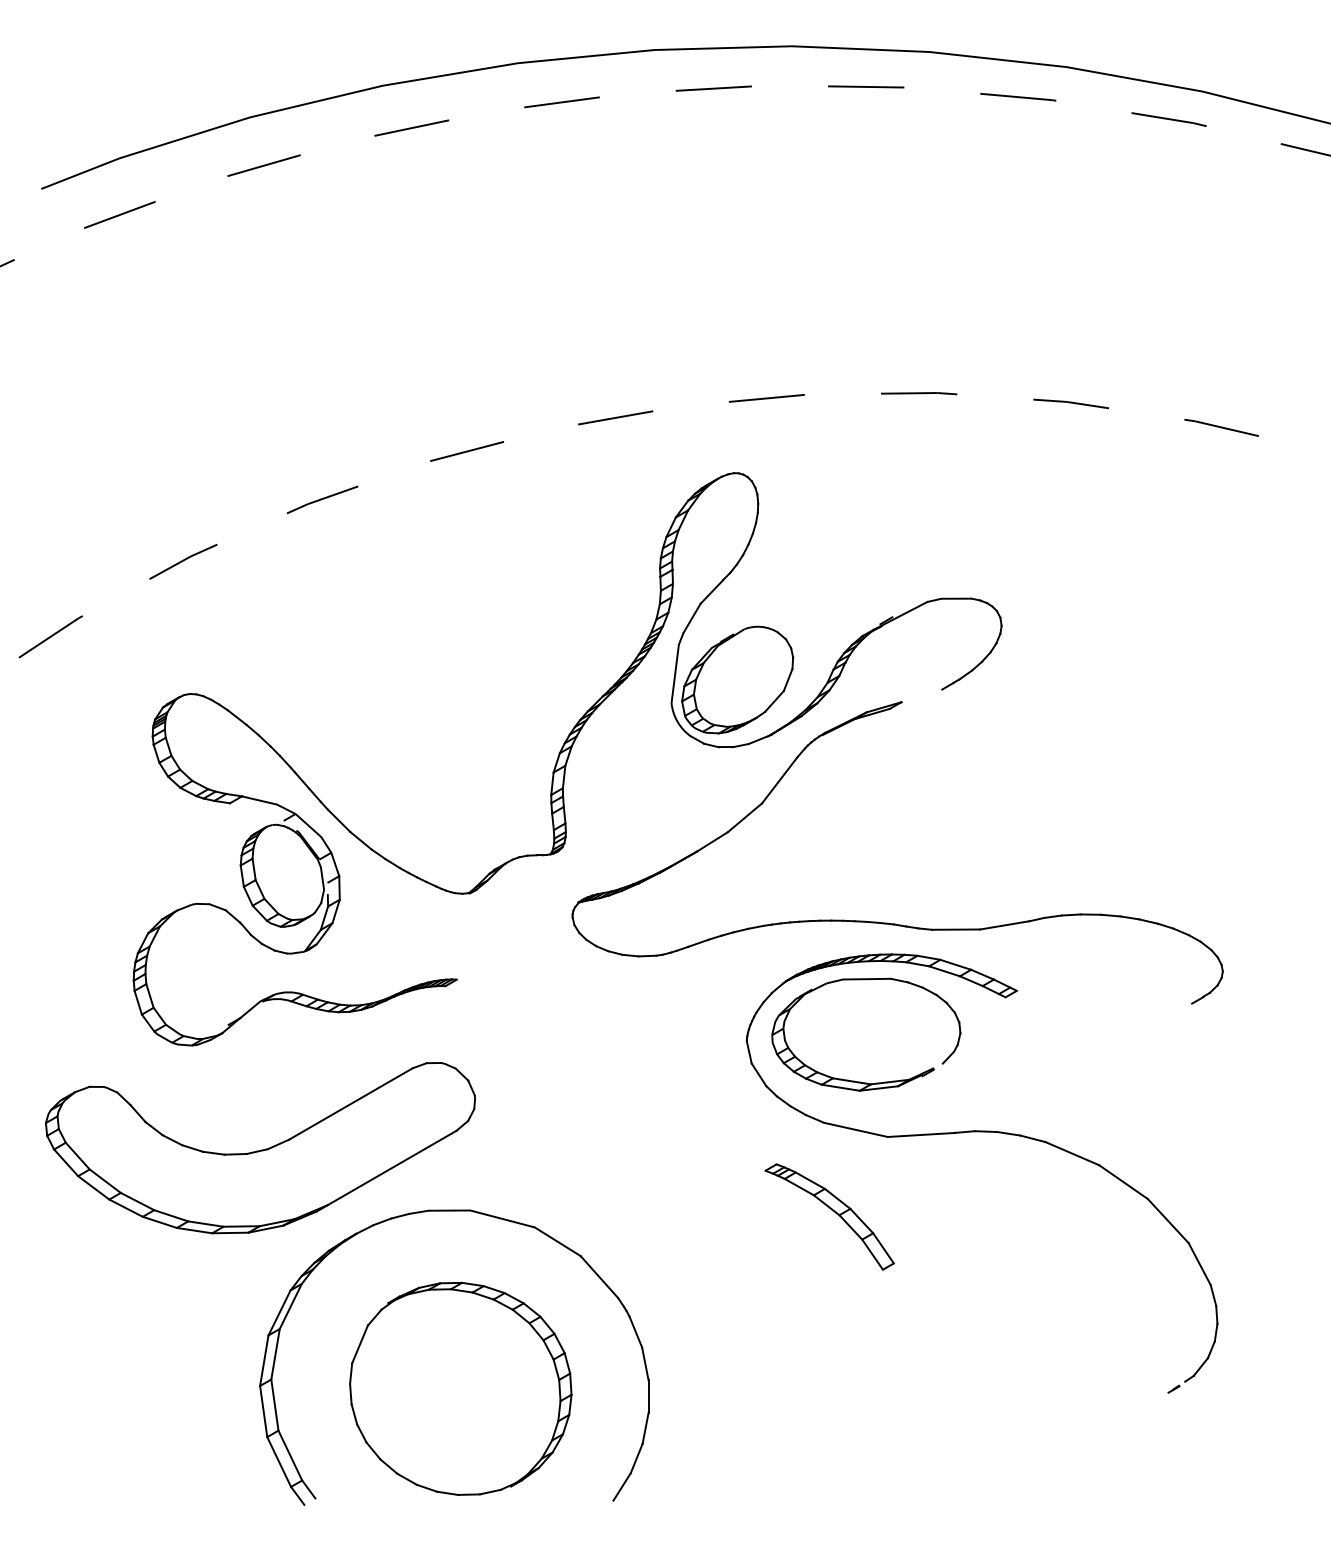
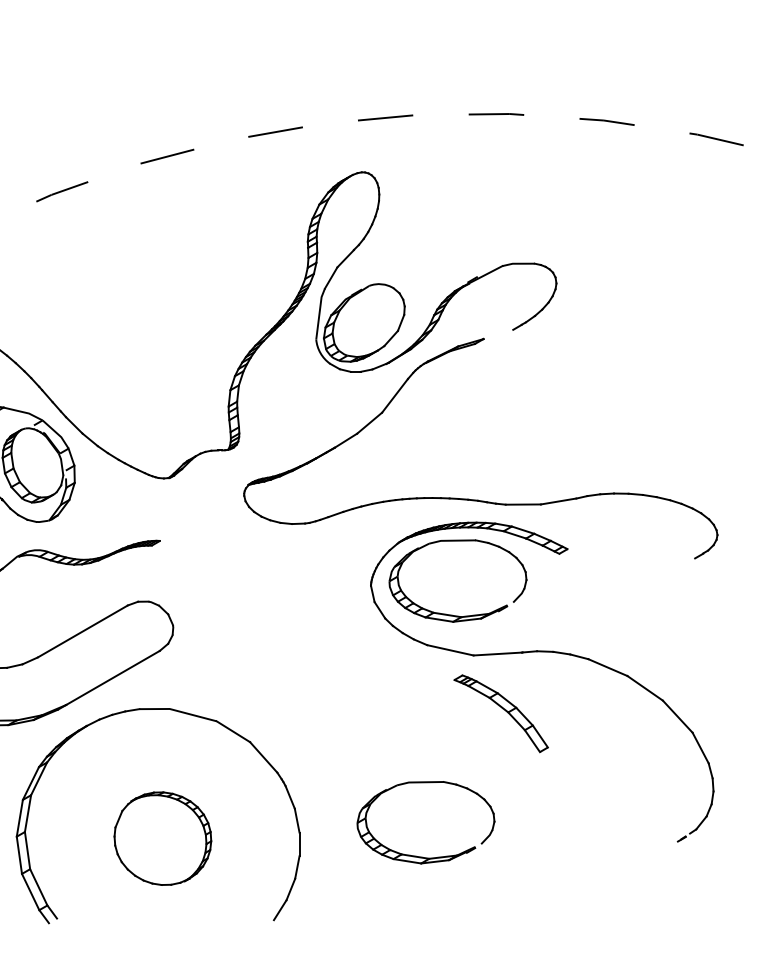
part: (831, 1210) -> (502, 708), moved
part: (460, 1388) -> (162, 838), size x0.6
part: (816, 1413) -> (421, 856), added

